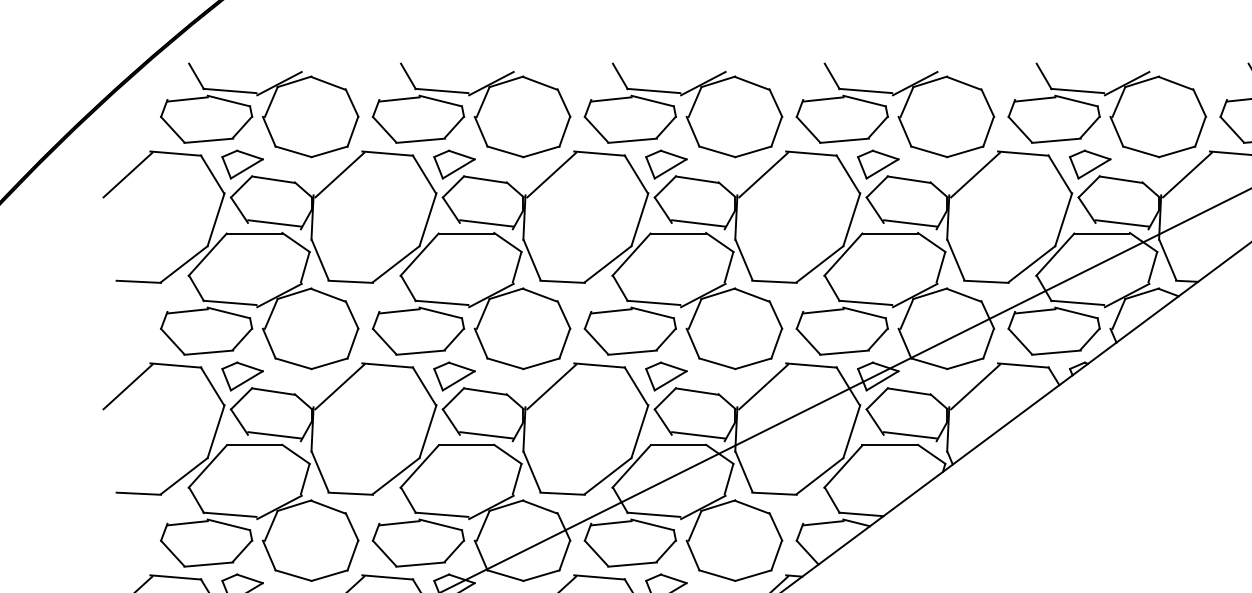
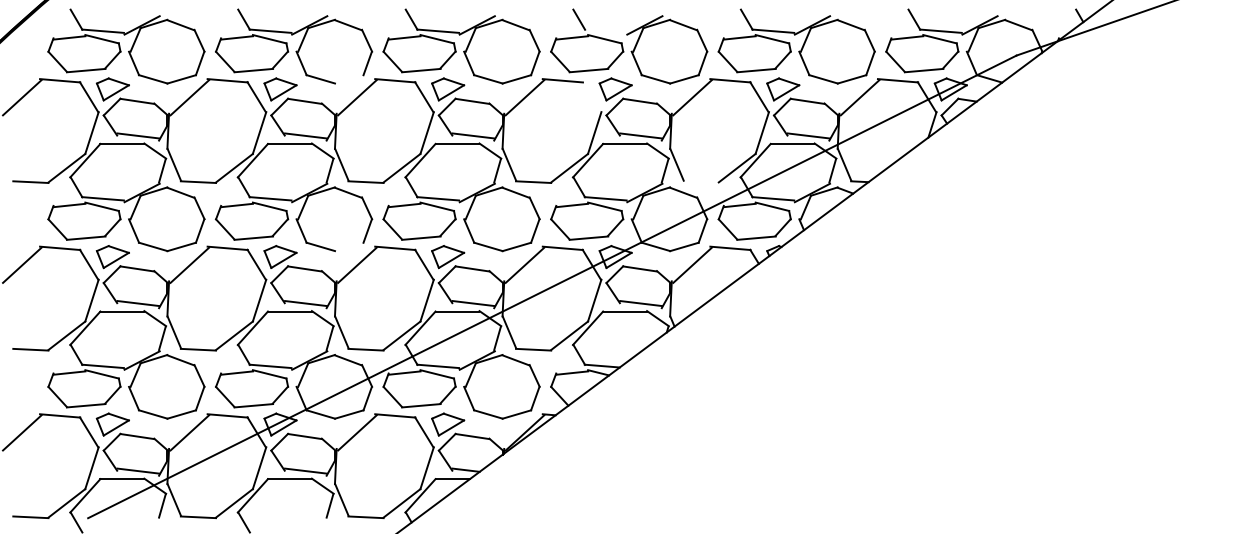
line: (865, 90) -> (605, 30), removed
line: (541, 152) -> (349, 79), removed
line: (847, 174) -> (591, 97), removed
line: (985, 281) -> (700, 181), removed
line: (541, 363) -> (349, 246), removed

